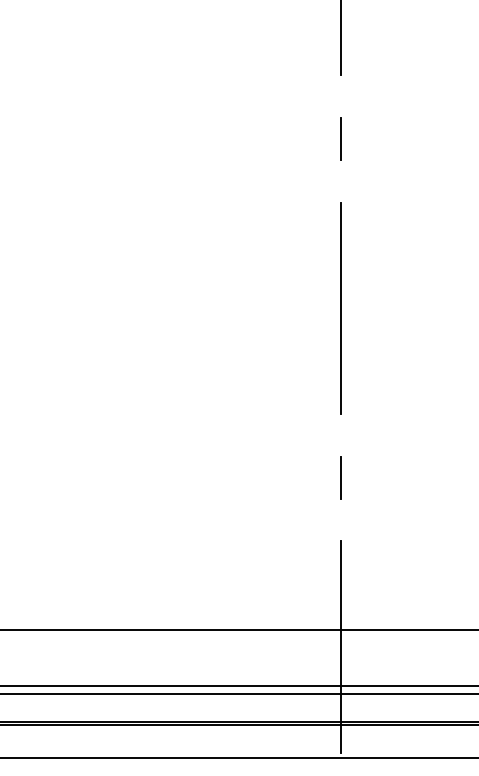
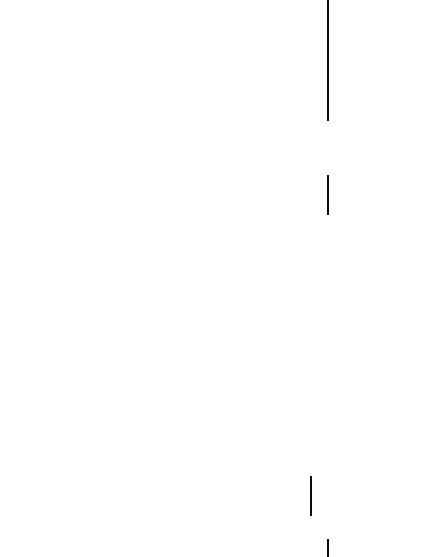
line: (340, 138) -> (327, 194), moved
line: (340, 308) -> (327, 330), removed
line: (340, 477) -> (310, 495), moved

